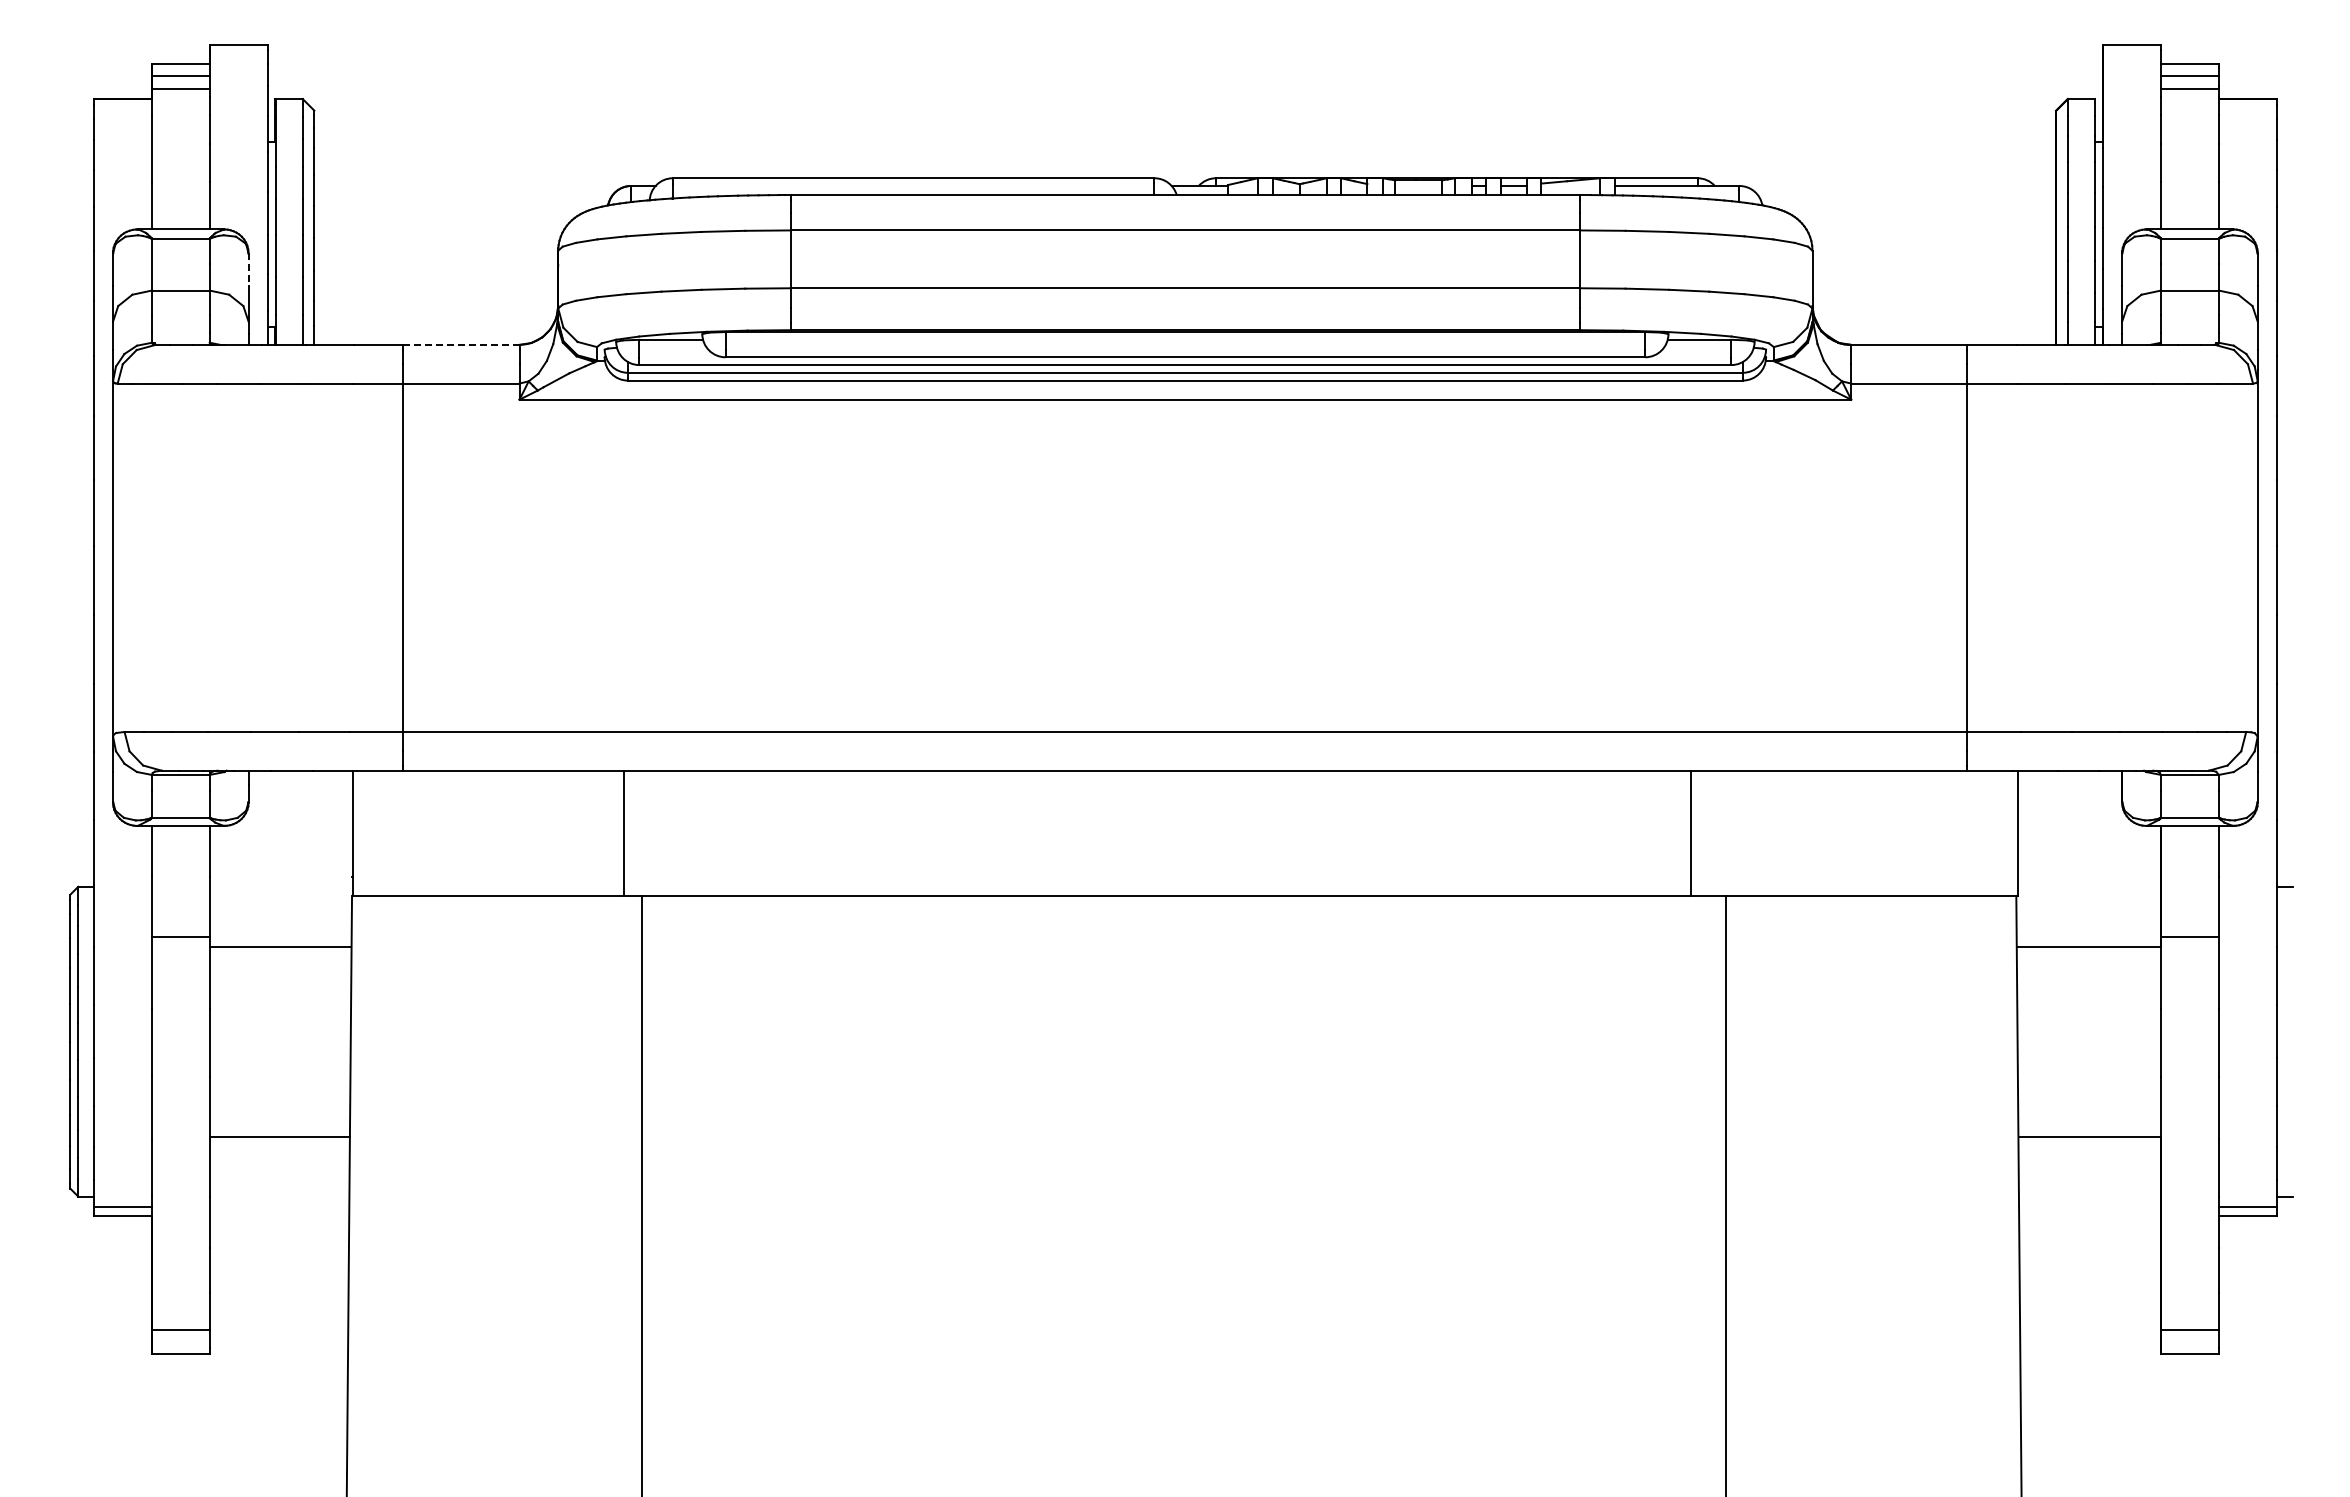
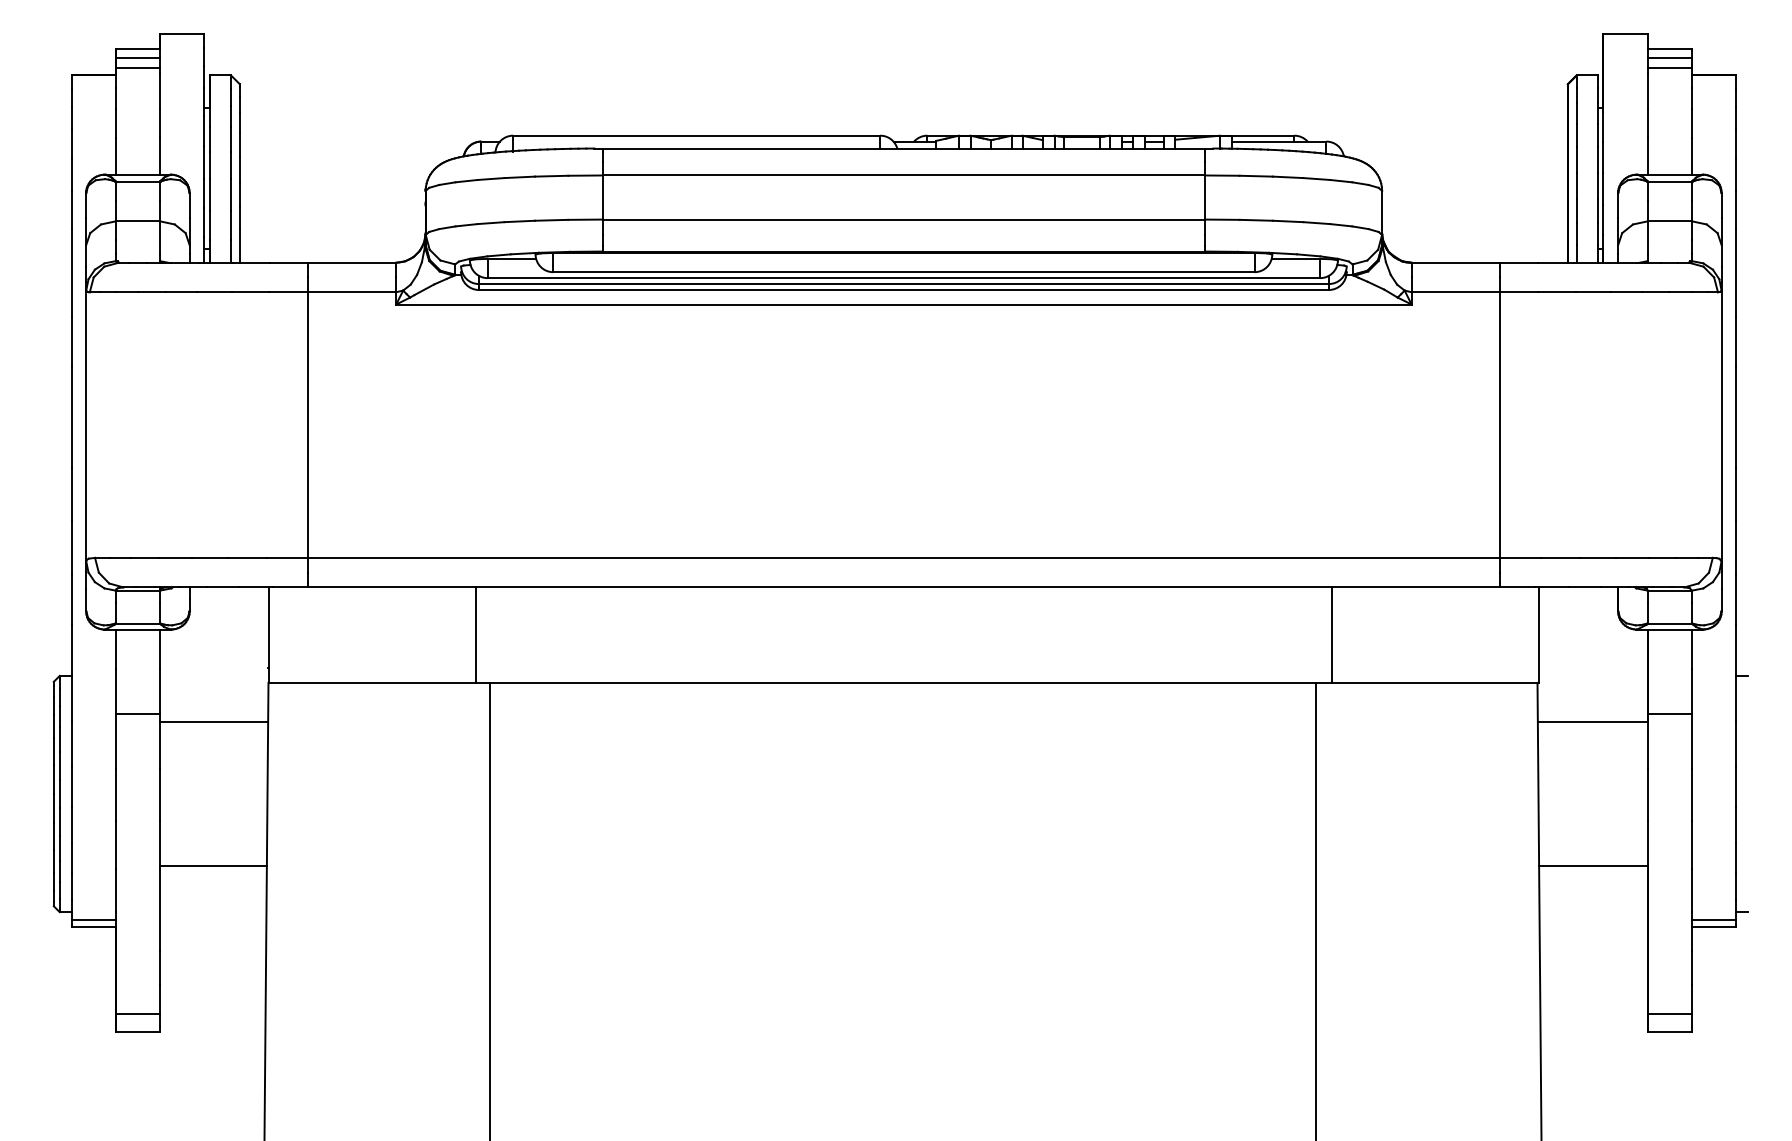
line: (248, 270) -> (189, 206), dashed -> solid
line: (461, 344) -> (351, 262), dashed -> solid
line: (1690, 832) -> (1331, 634), moved

